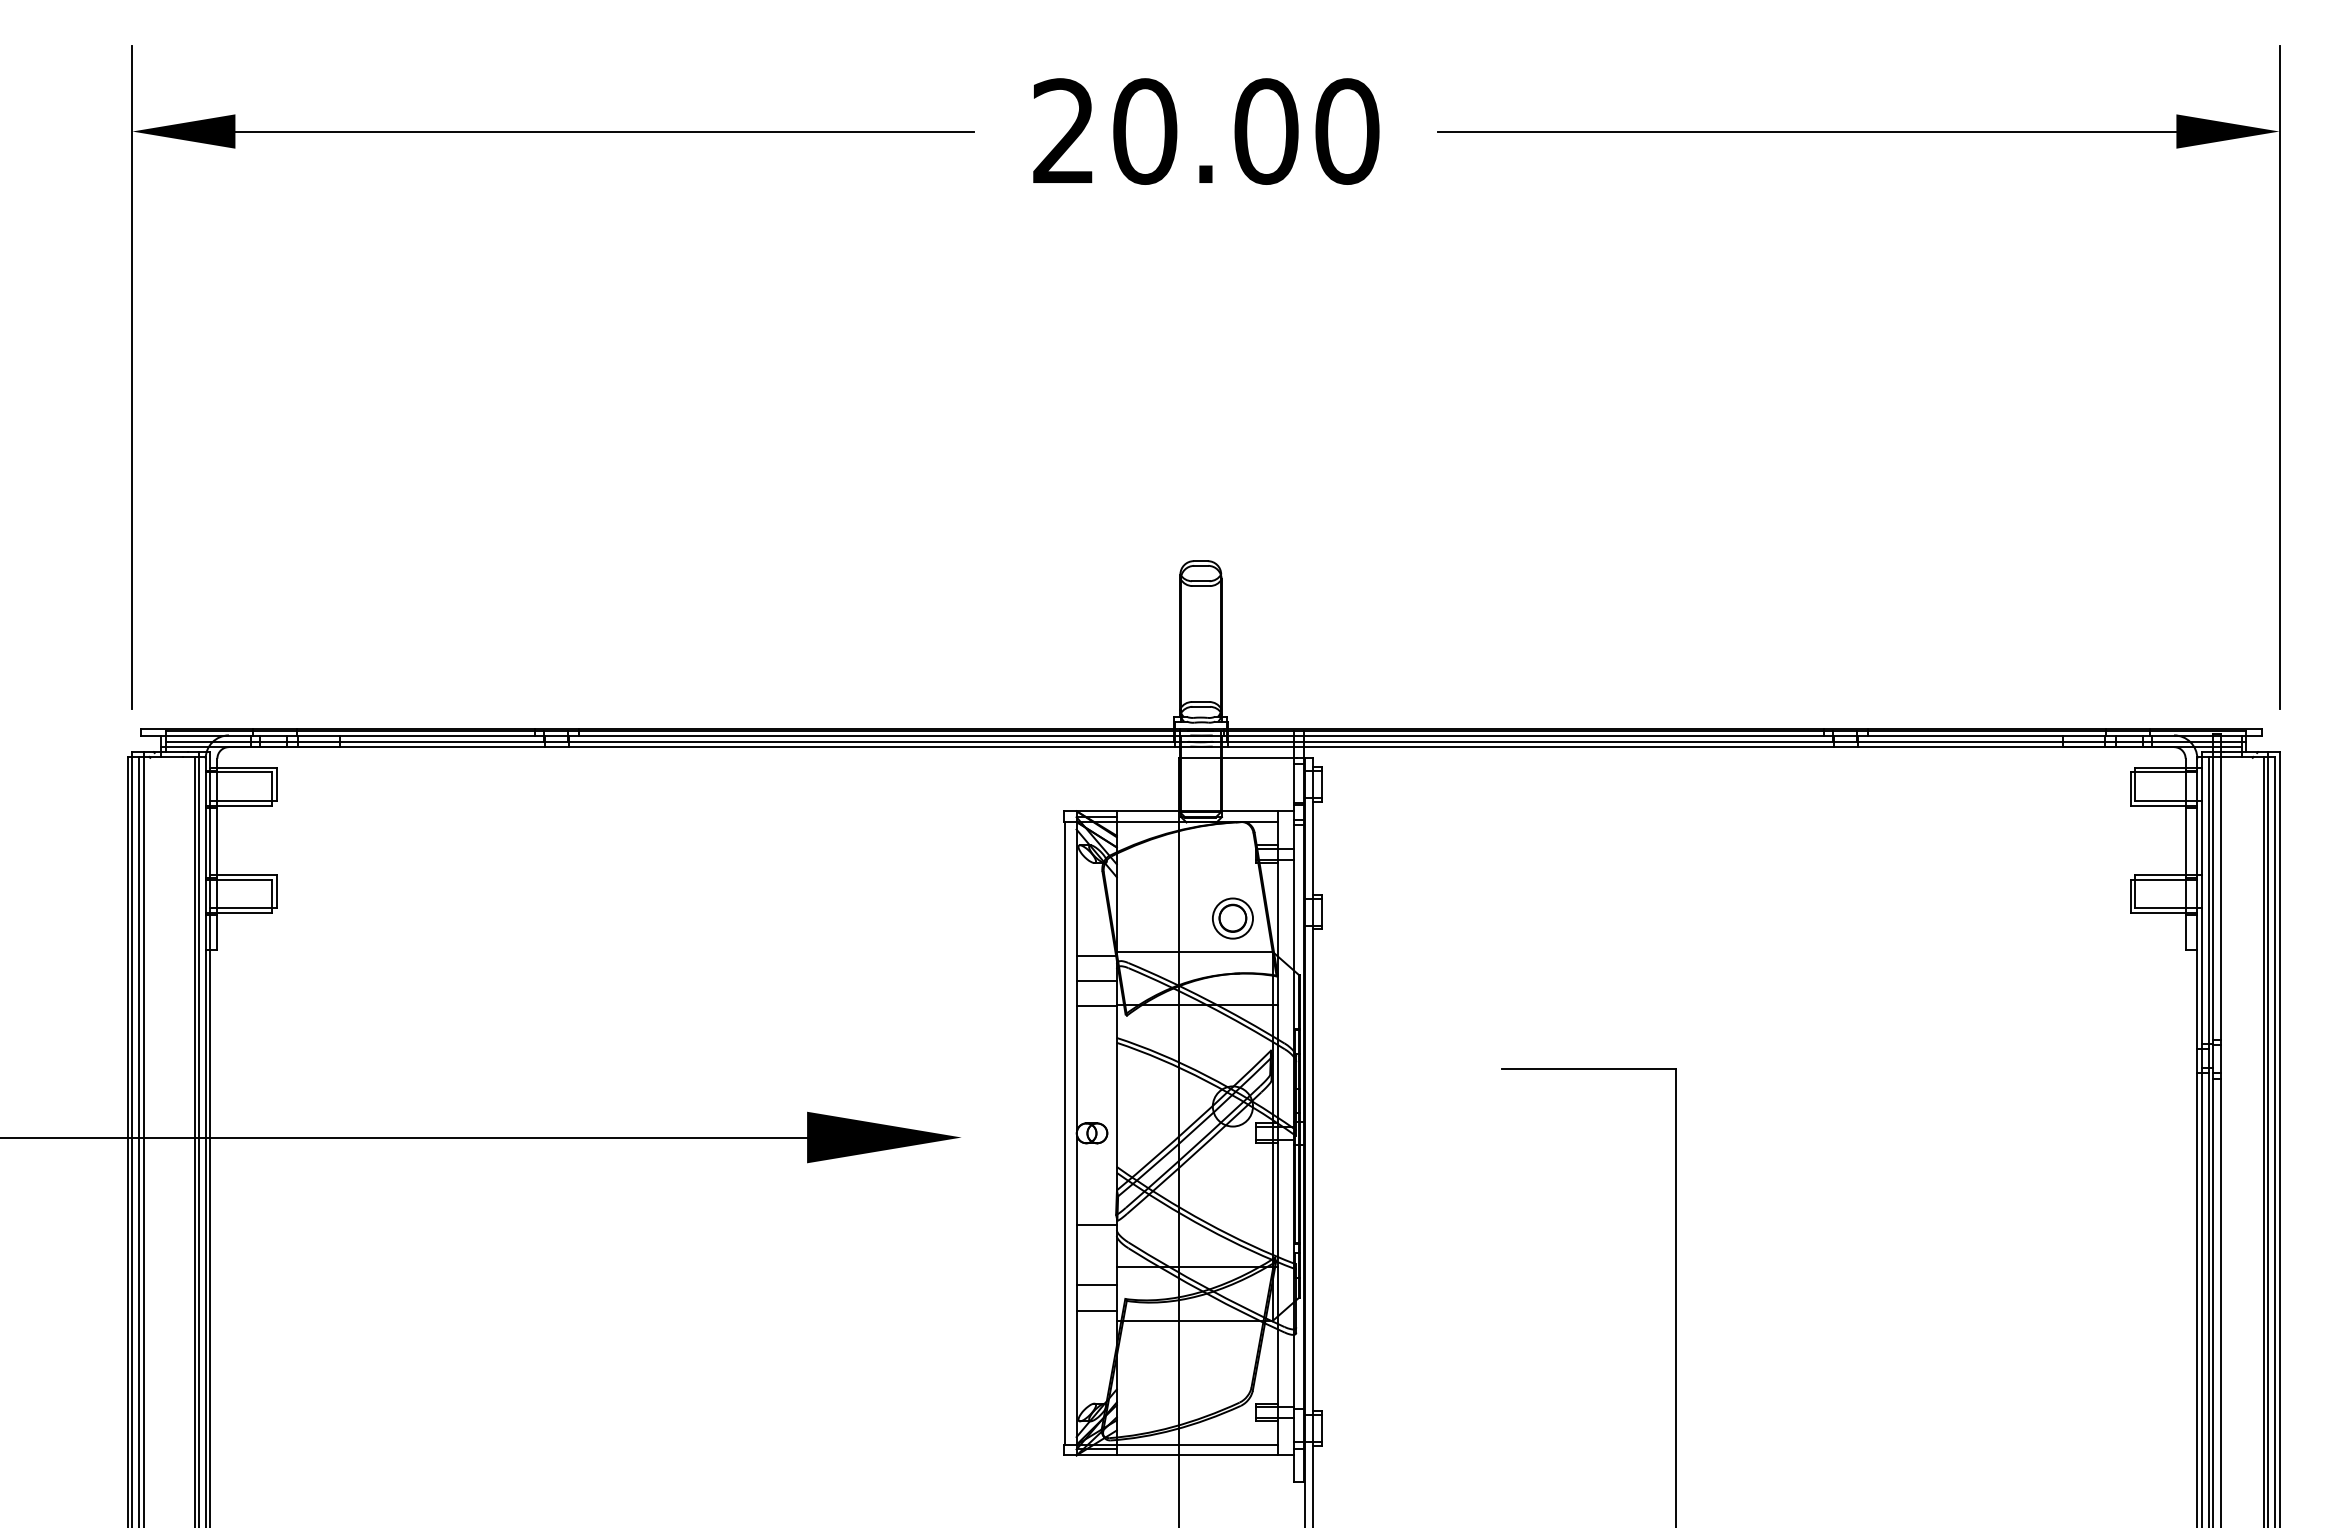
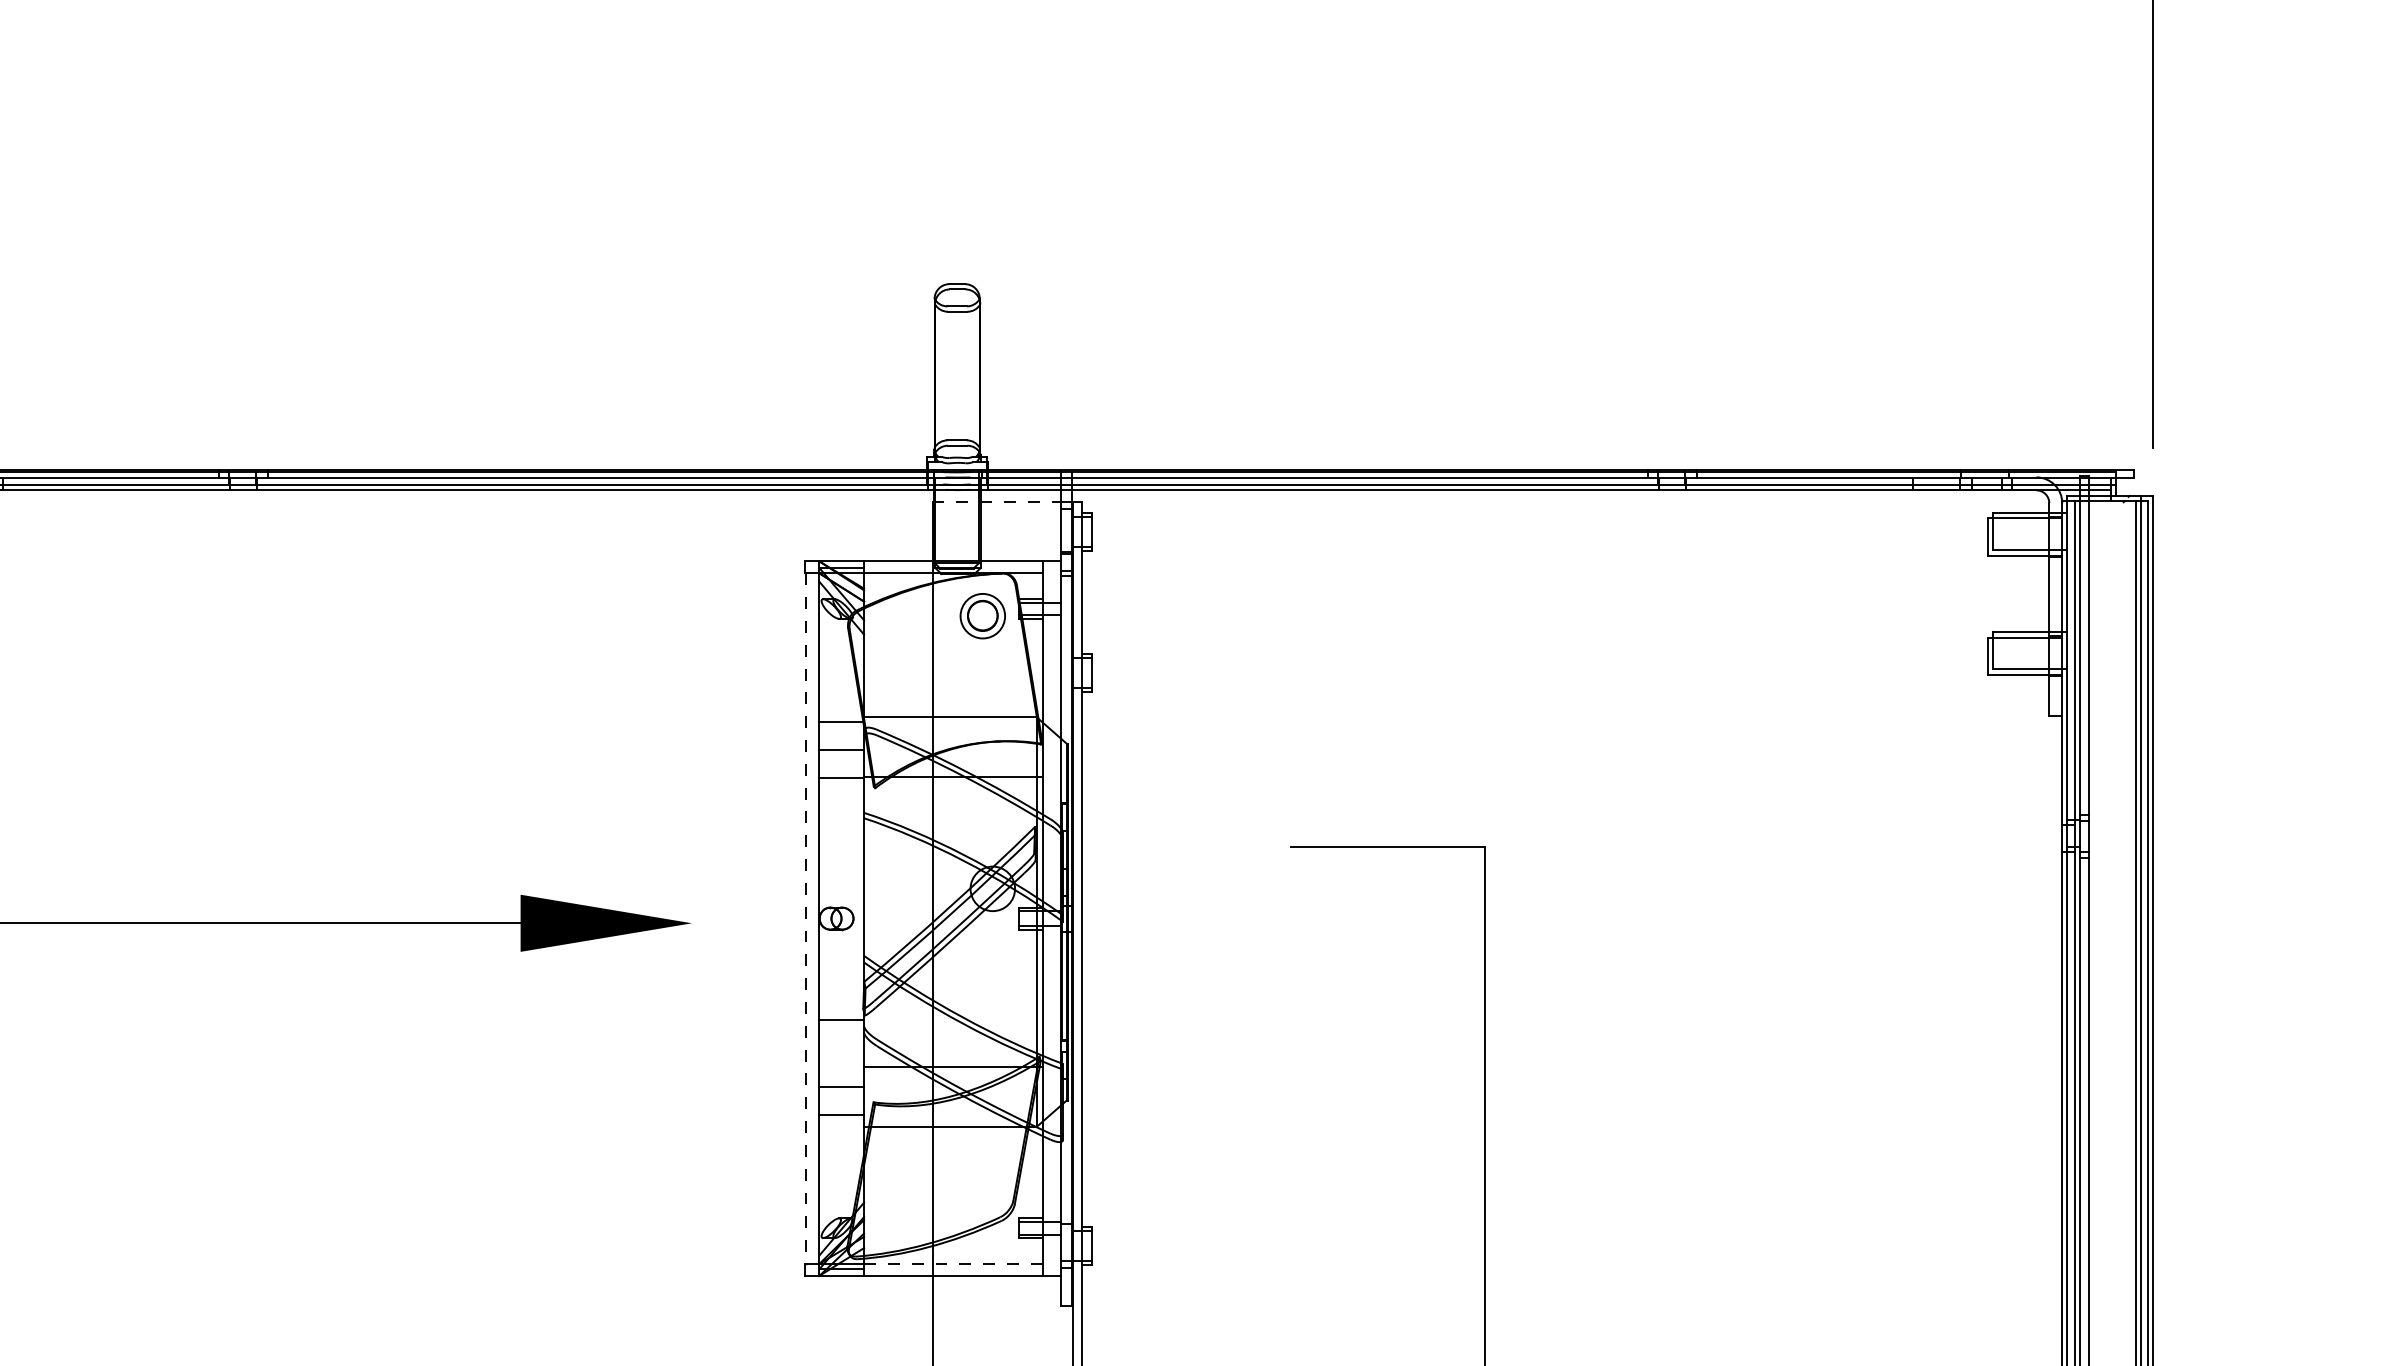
line: (1237, 757) -> (997, 501), solid -> dashed
part: (1232, 918) -> (982, 616), moved
line: (1064, 1133) -> (806, 918), solid -> dashed
line: (1197, 1444) -> (953, 1263), solid -> dashed

